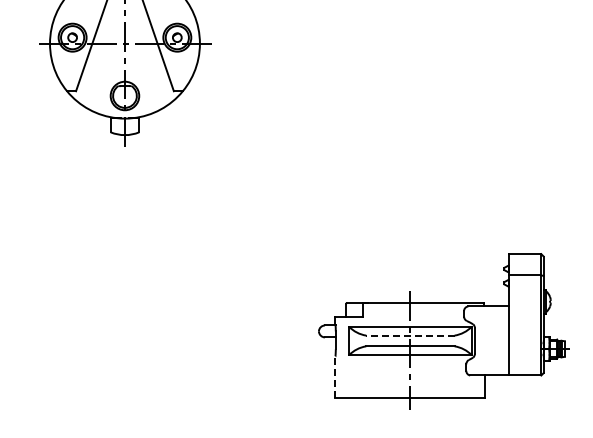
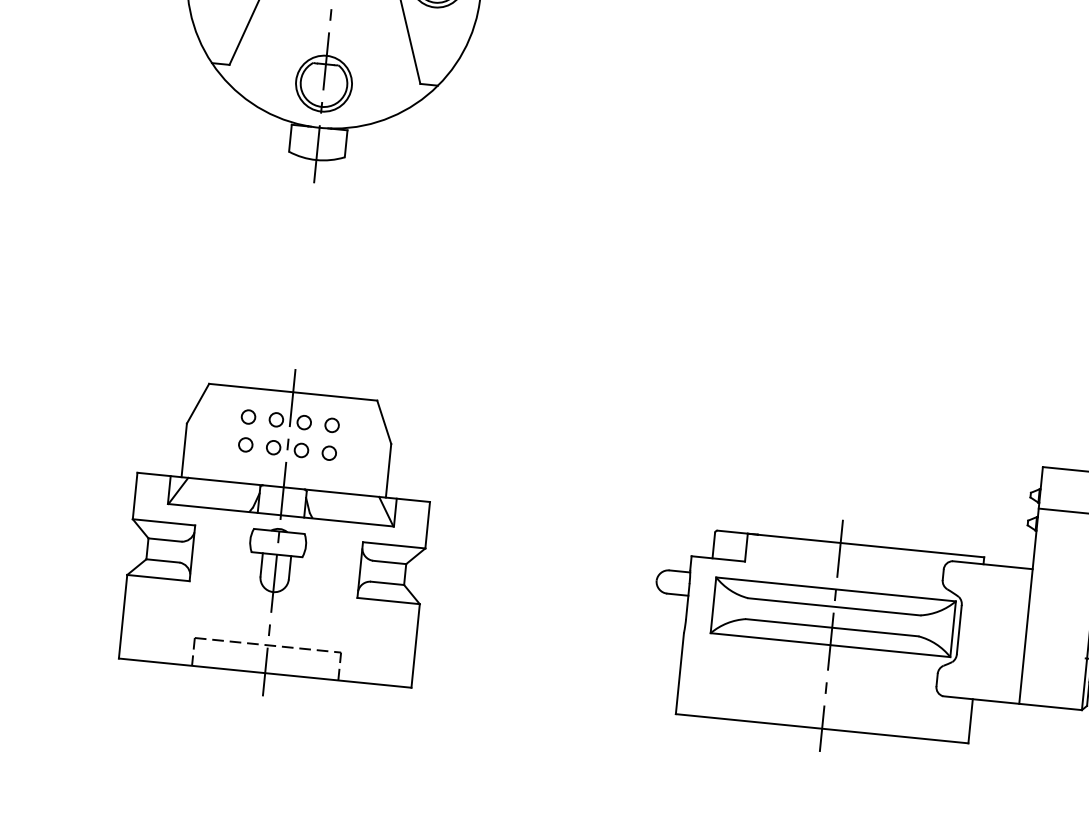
part: (124, 325) -> (278, 531), added
line: (409, 335) -> (832, 606), dashed -> solid
line: (335, 377) -> (679, 673), dashed -> solid

